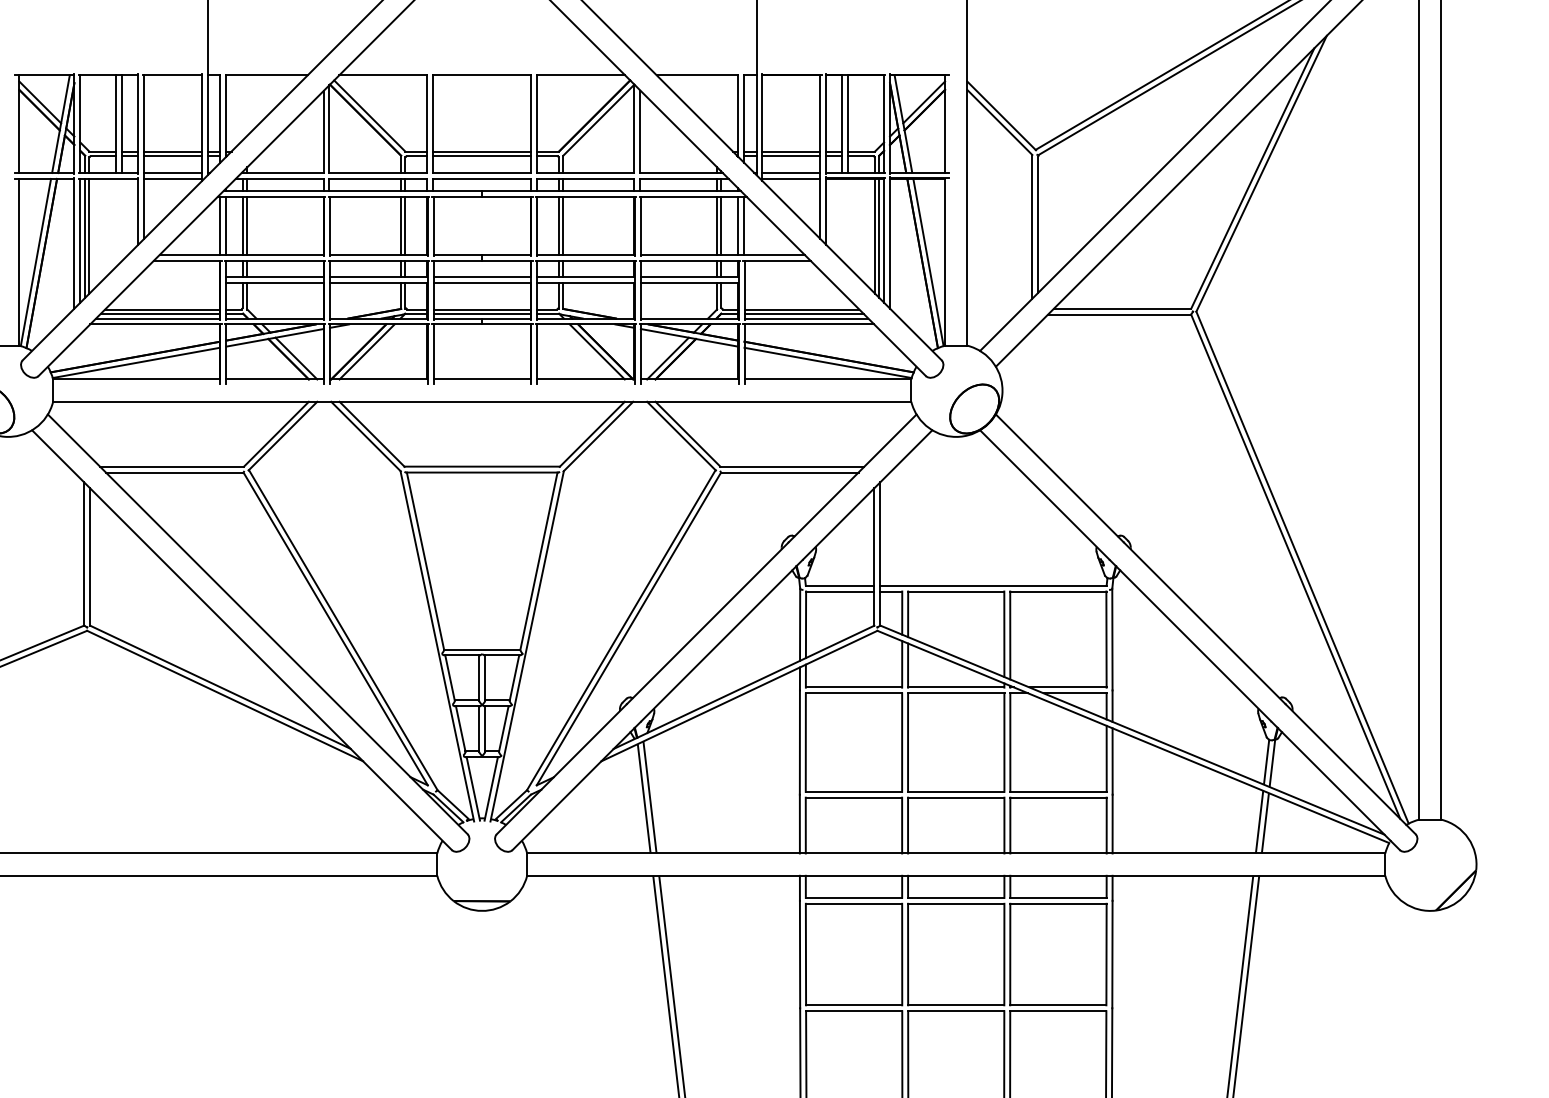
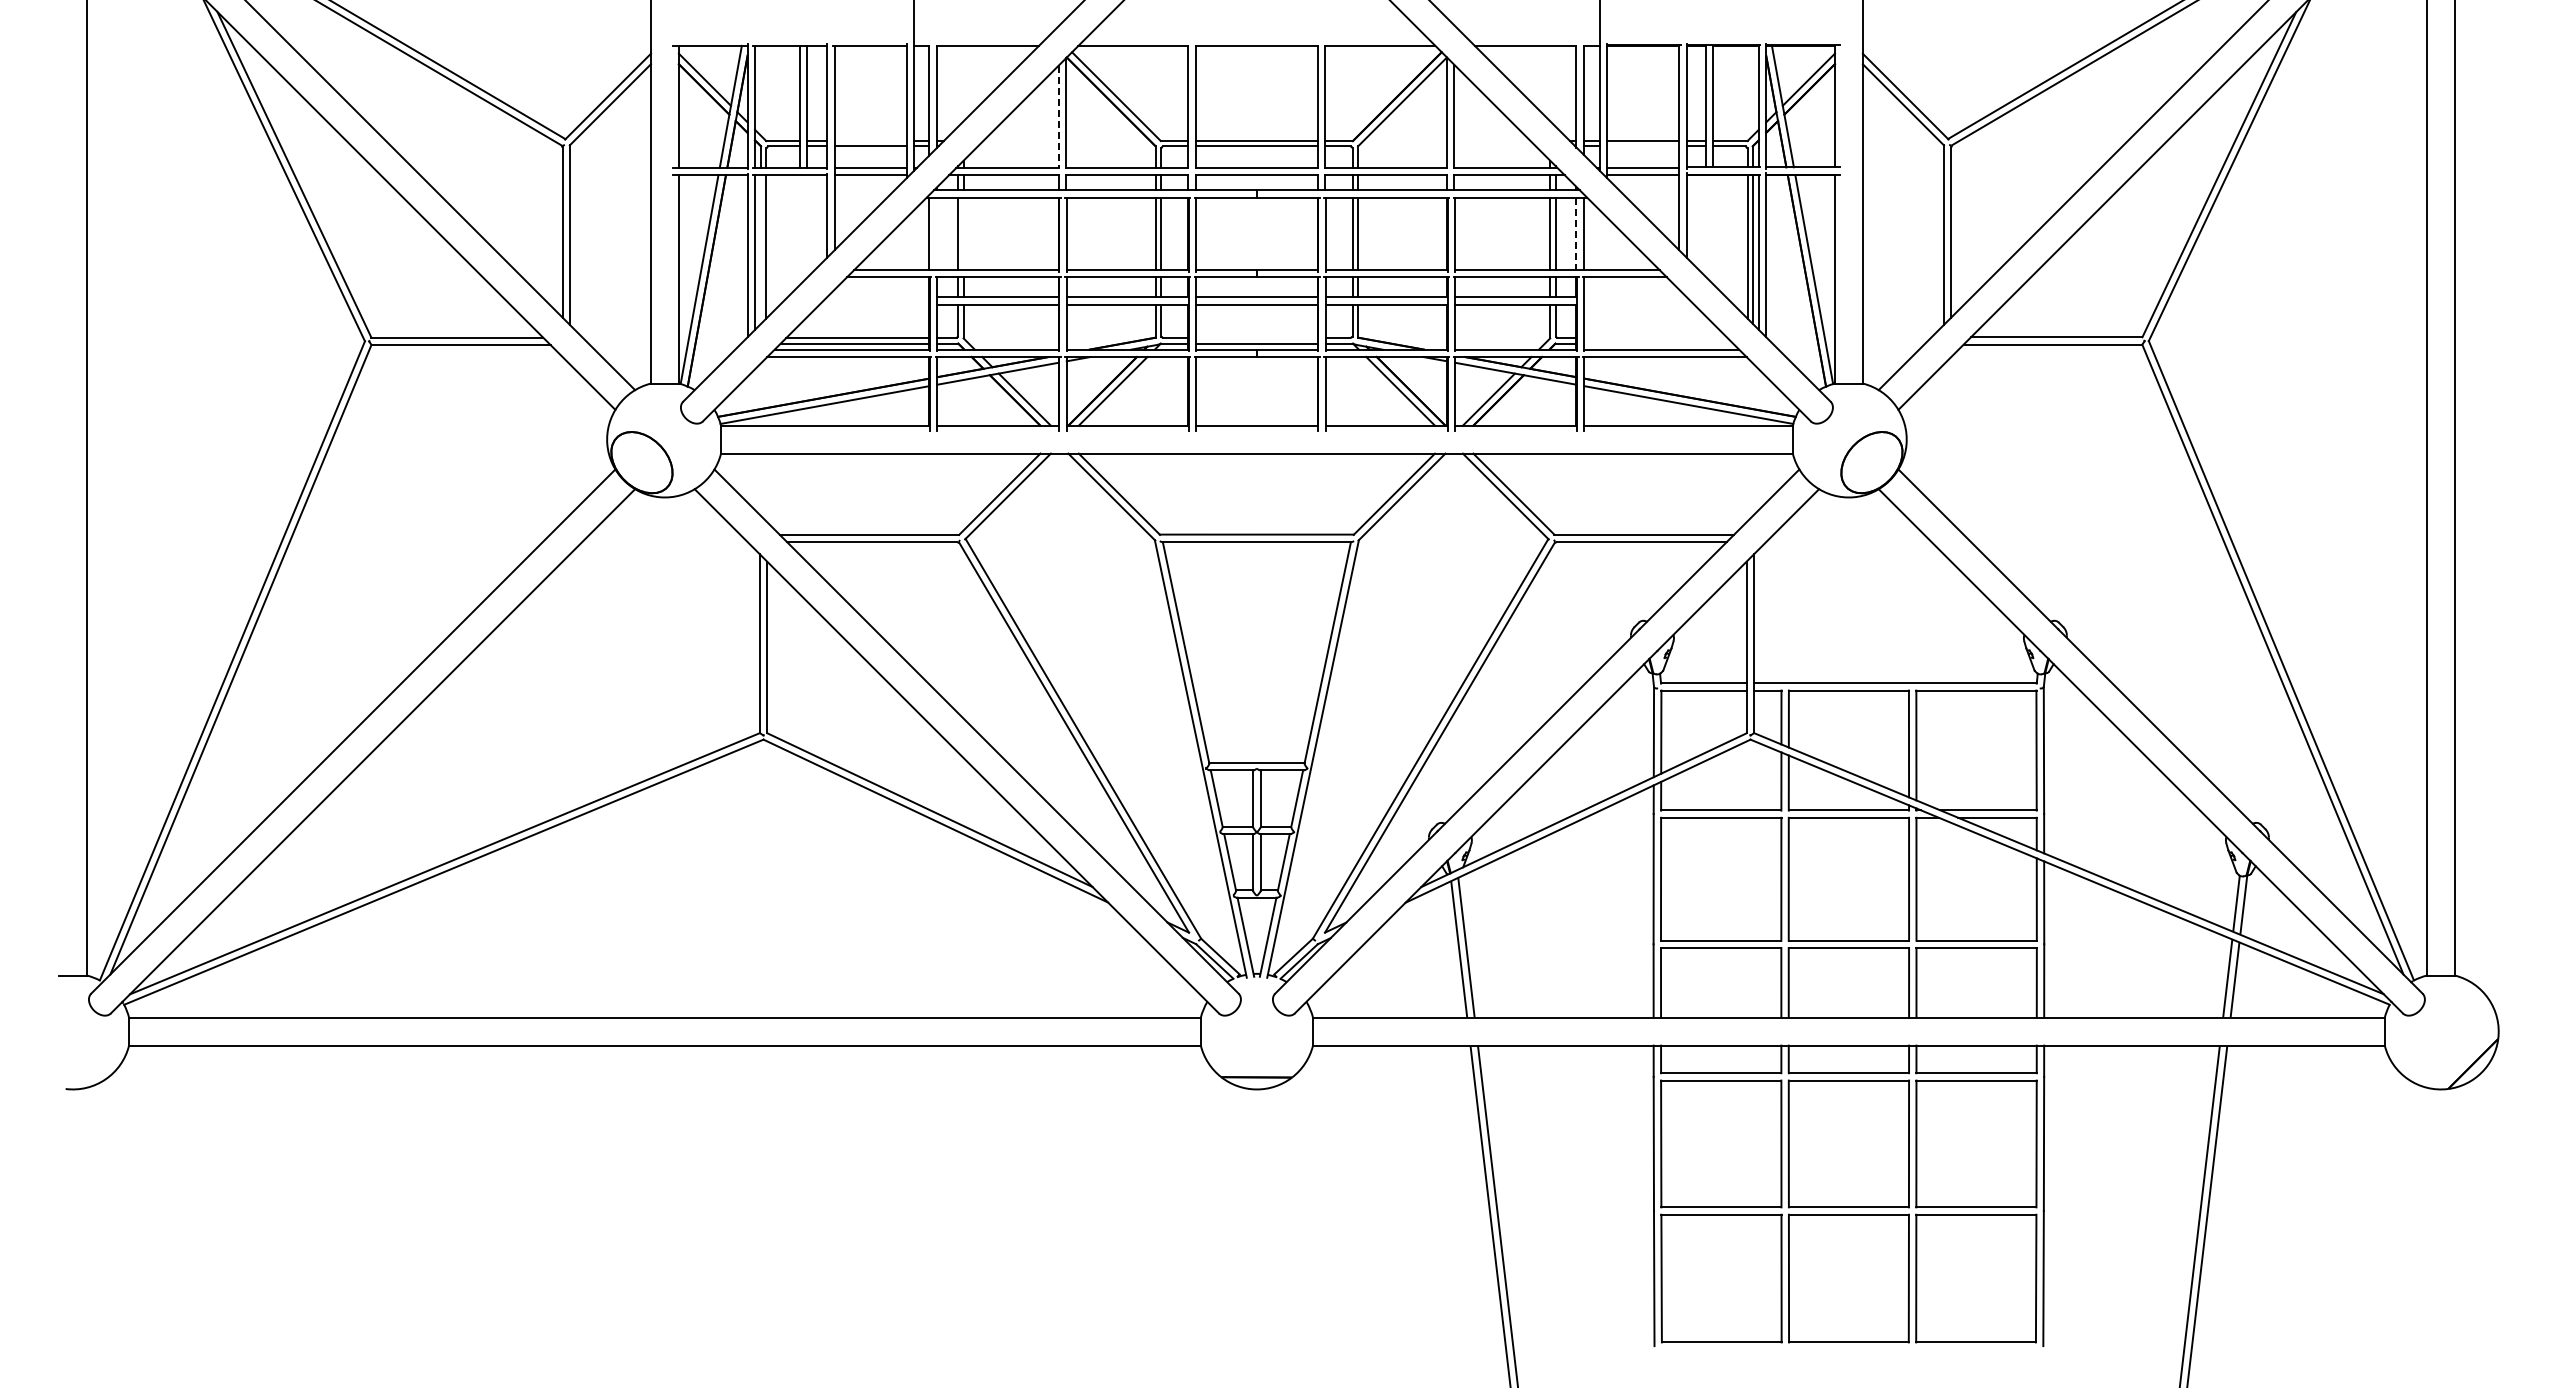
line: (323, 132) -> (1058, 117), solid -> dashed
line: (172, 151) -> (870, 141), removed
line: (790, 155) -> (1642, 146), removed
line: (225, 225) -> (936, 233), removed
line: (247, 225) -> (963, 233), removed
line: (738, 226) -> (1576, 234), solid -> dashed
line: (85, 238) -> (761, 249), removed
line: (481, 309) -> (1256, 338), removed
line: (801, 309) -> (1655, 338), removed
line: (803, 313) -> (1658, 343), removed

